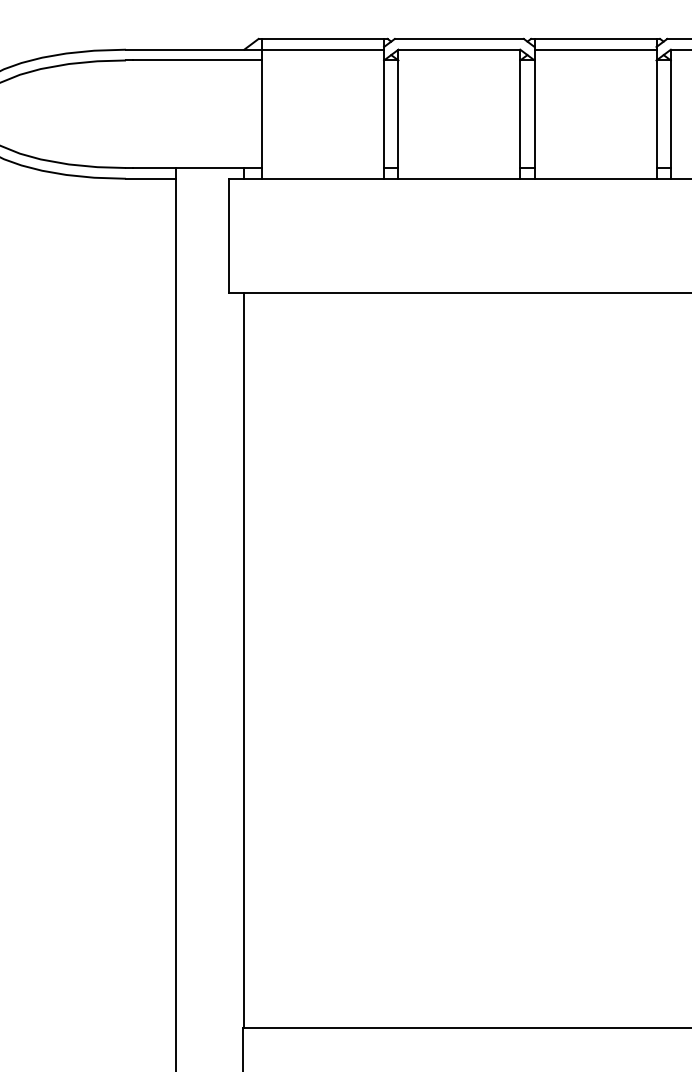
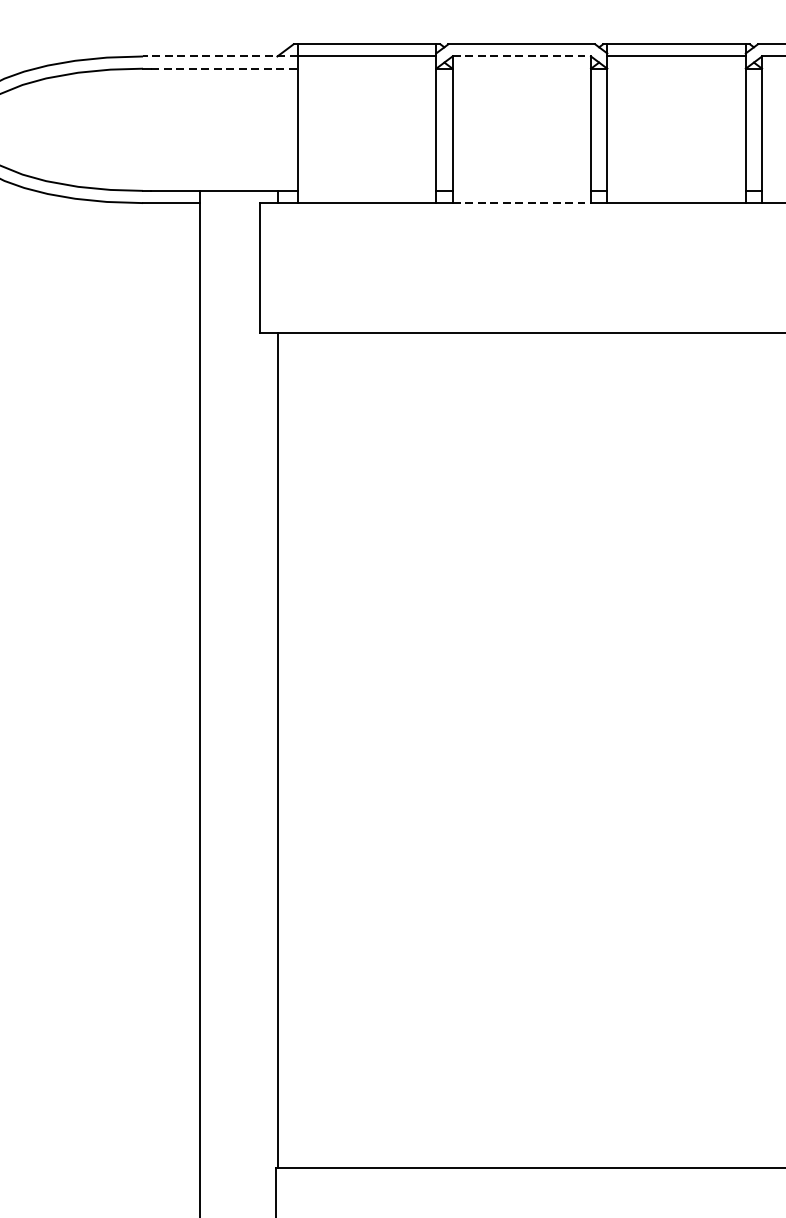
line: (193, 49) -> (219, 56), solid -> dashed
line: (459, 49) -> (521, 56), solid -> dashed
line: (197, 60) -> (224, 68), solid -> dashed
line: (459, 178) -> (521, 202), solid -> dashed

